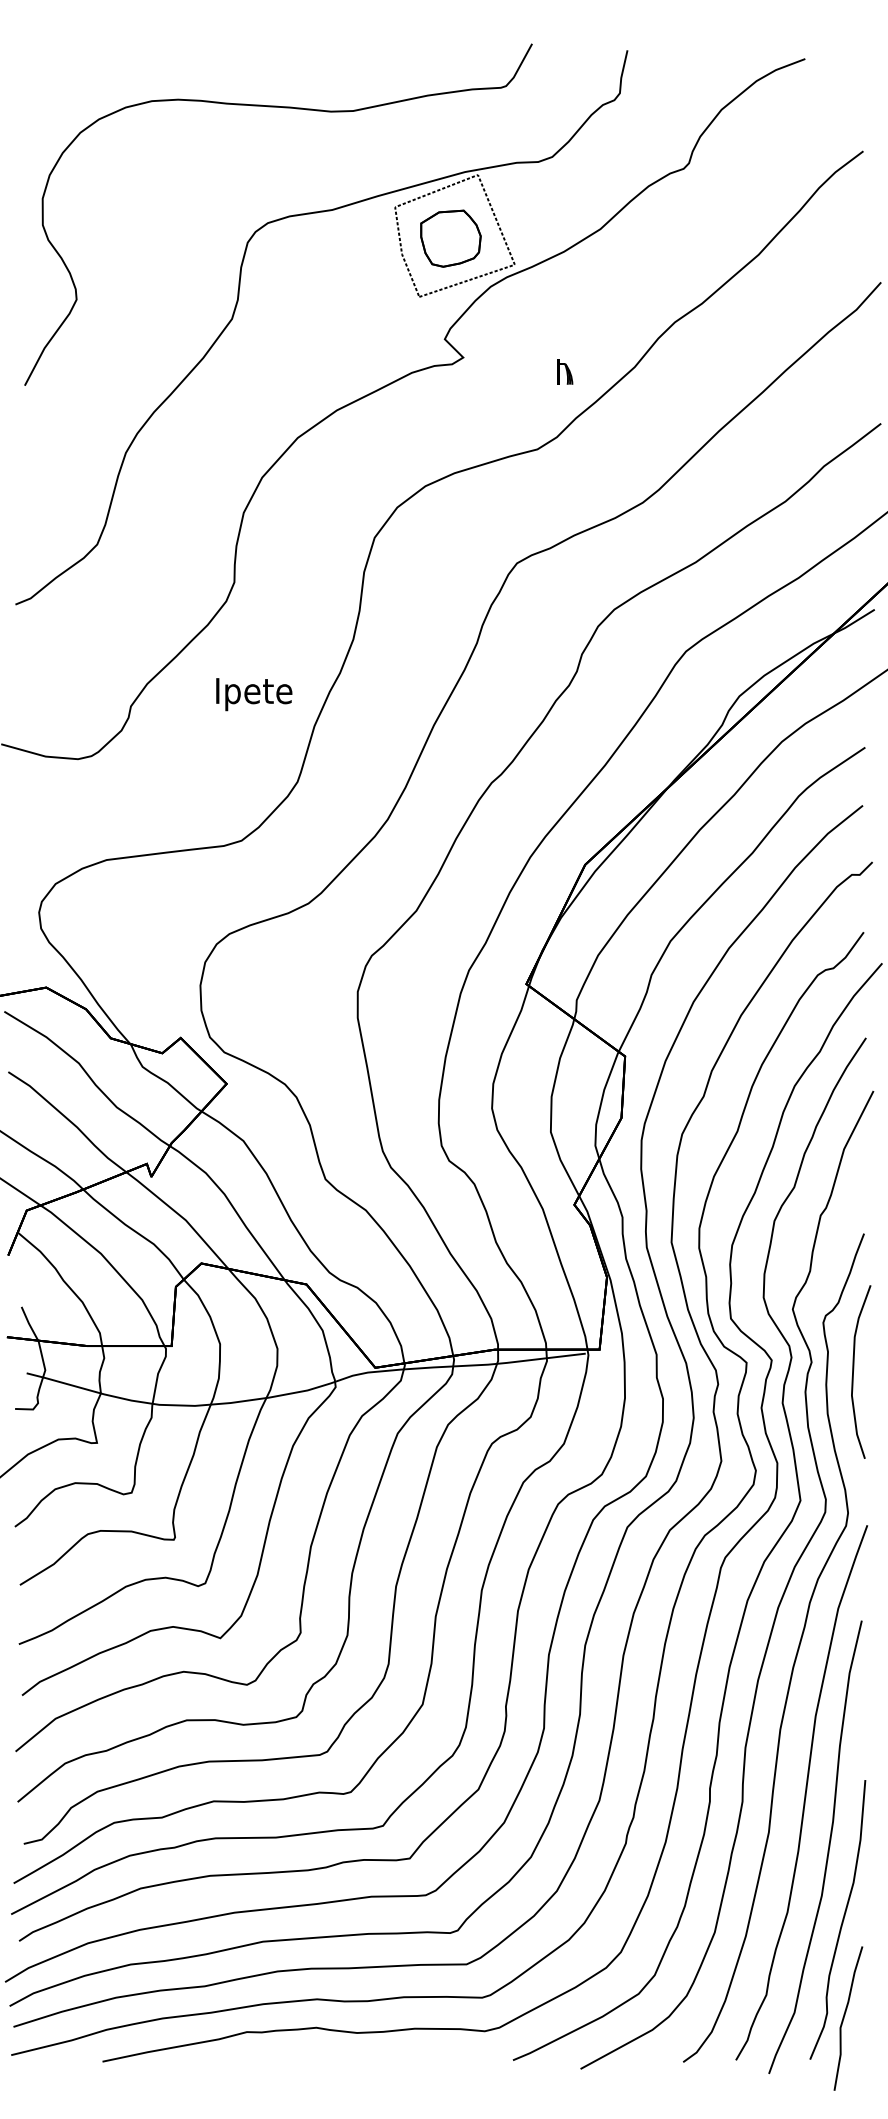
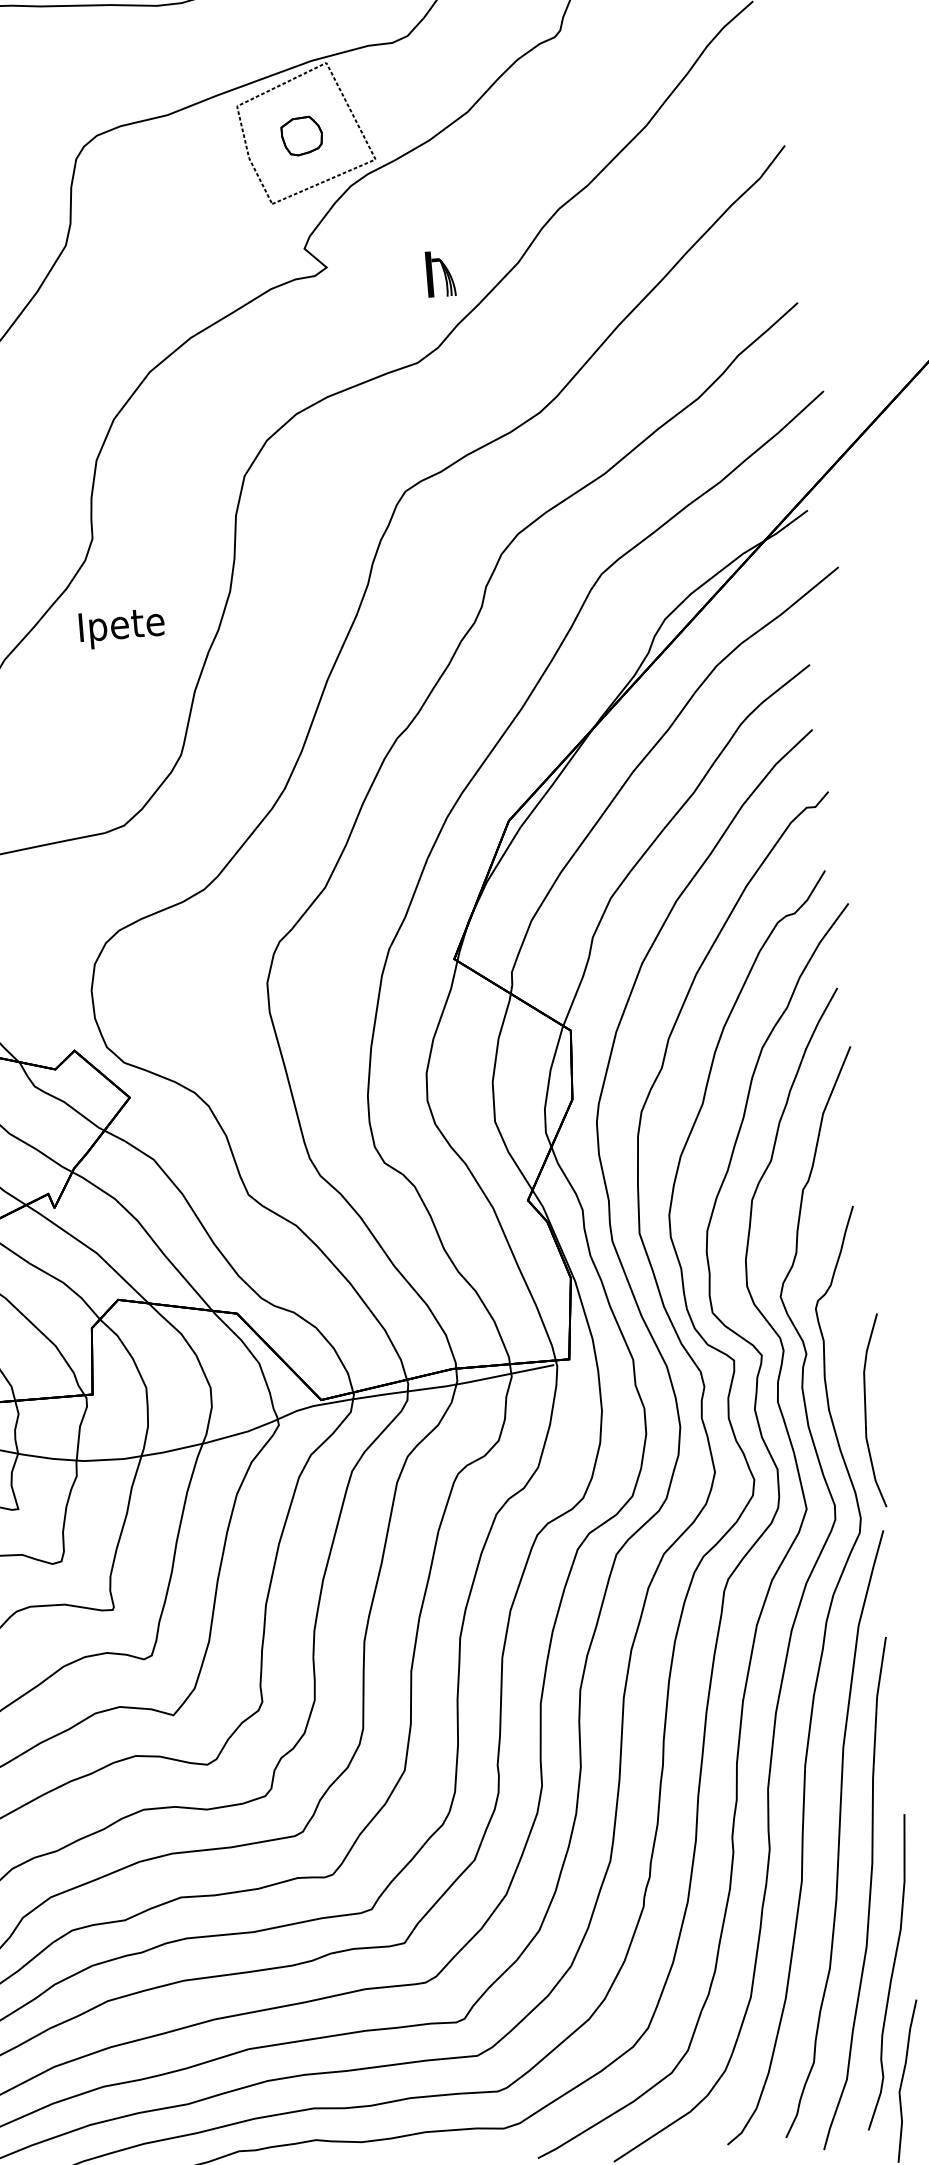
part: (450, 238) -> (301, 136), size x0.6
part: (565, 371) -> (441, 273), size x1.6
text: (254, 694) -> (122, 628), moved
curve: (854, 1369) -> (866, 1408), moved

